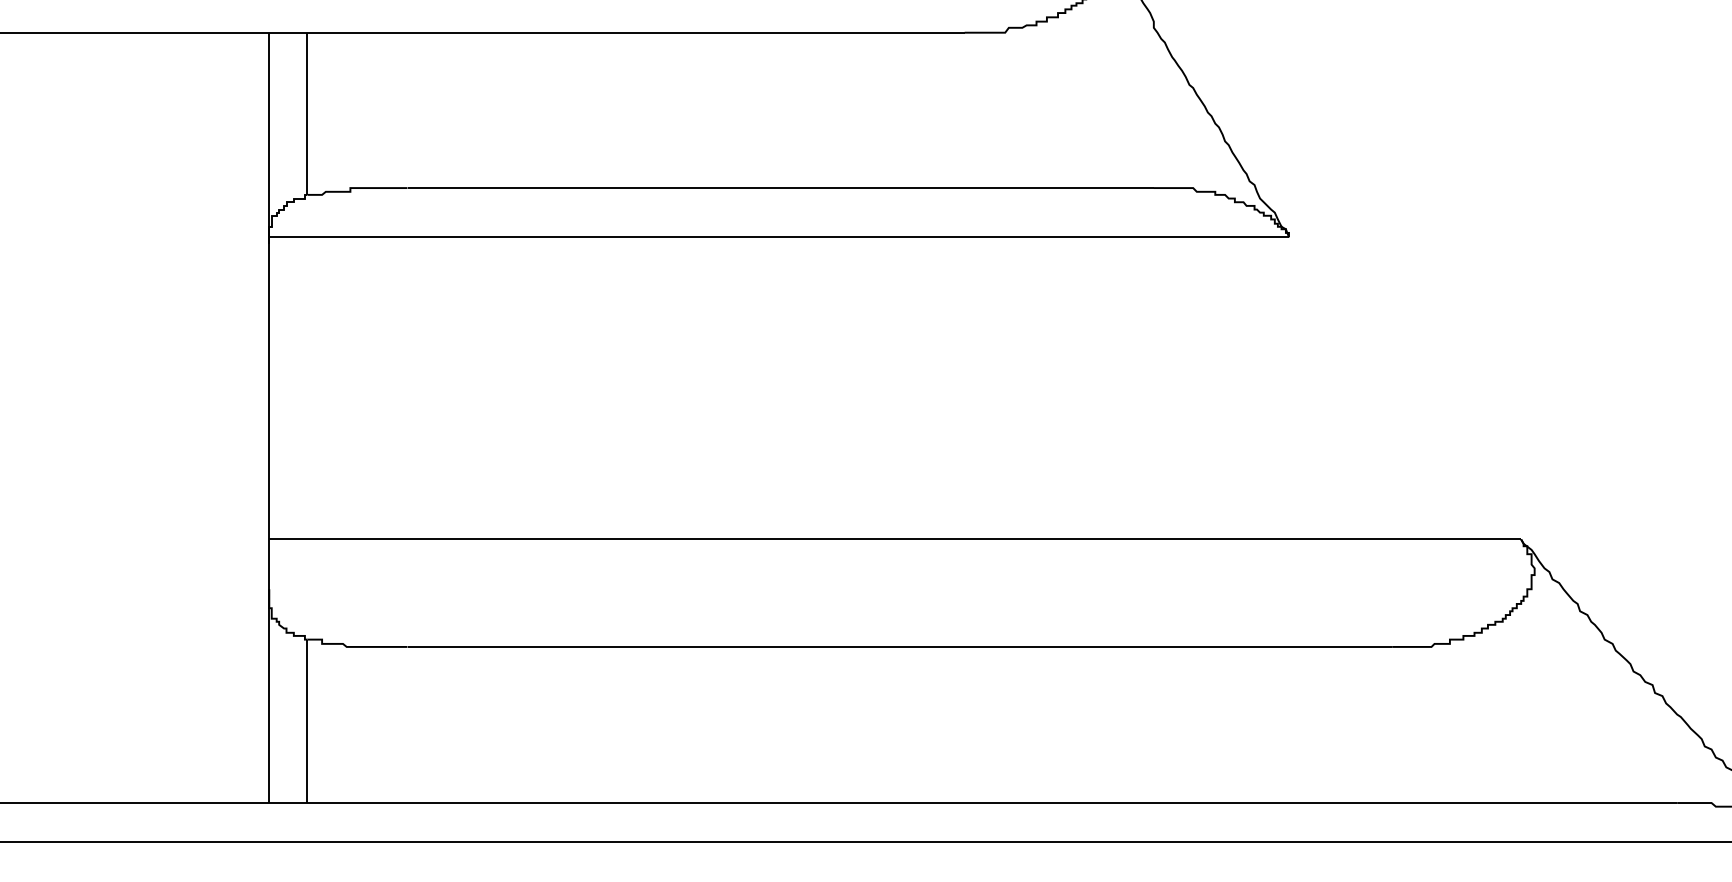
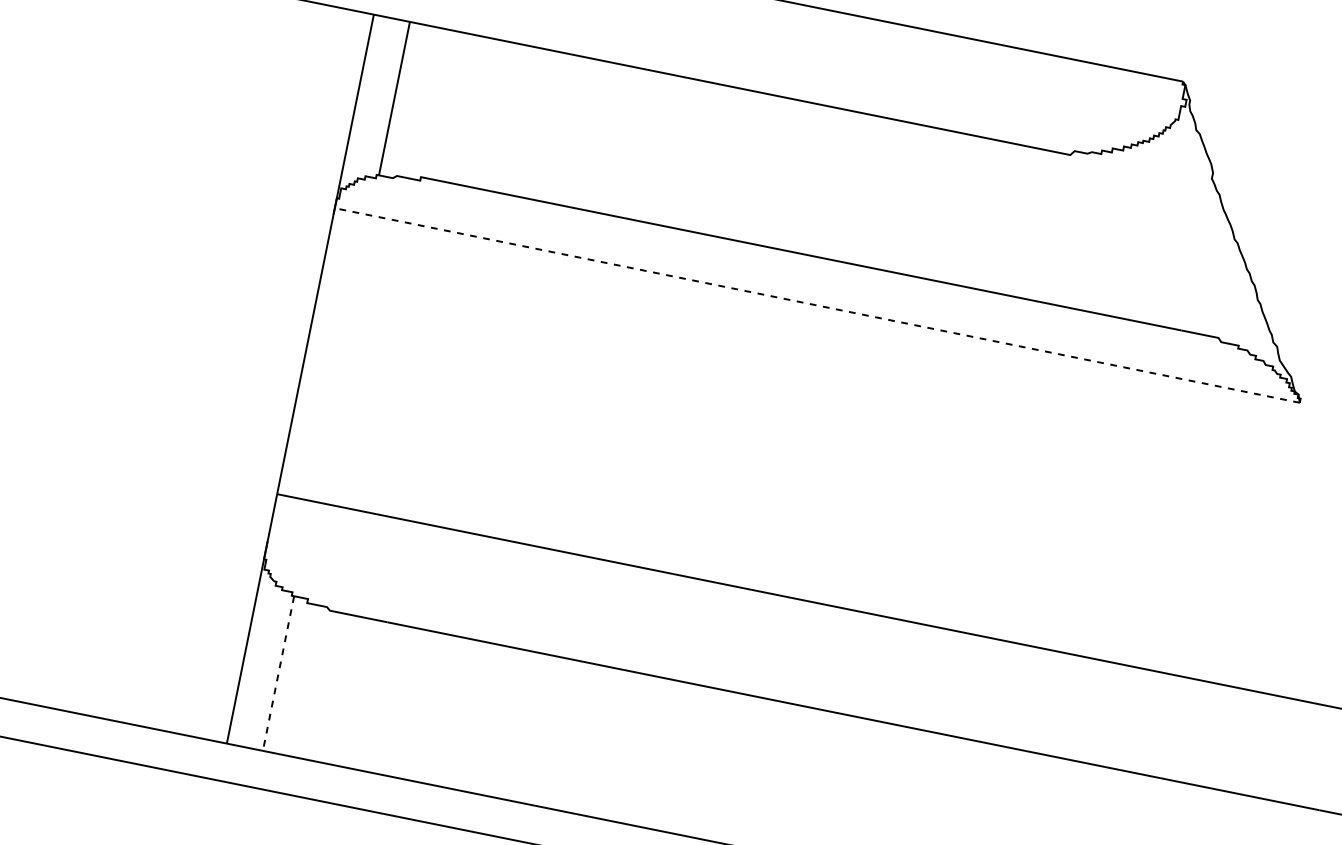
line: (779, 237) -> (817, 305), solid -> dashed
line: (307, 721) -> (278, 673), solid -> dashed

